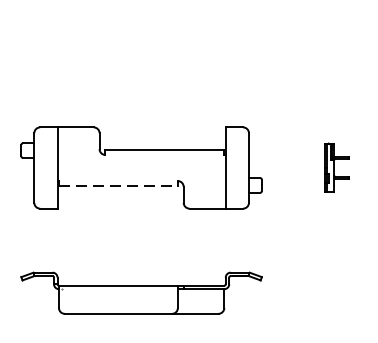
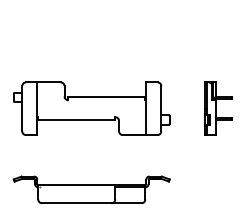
part: (337, 167) -> (218, 108), size x1.67
line: (118, 186) -> (76, 120), dashed -> solid

